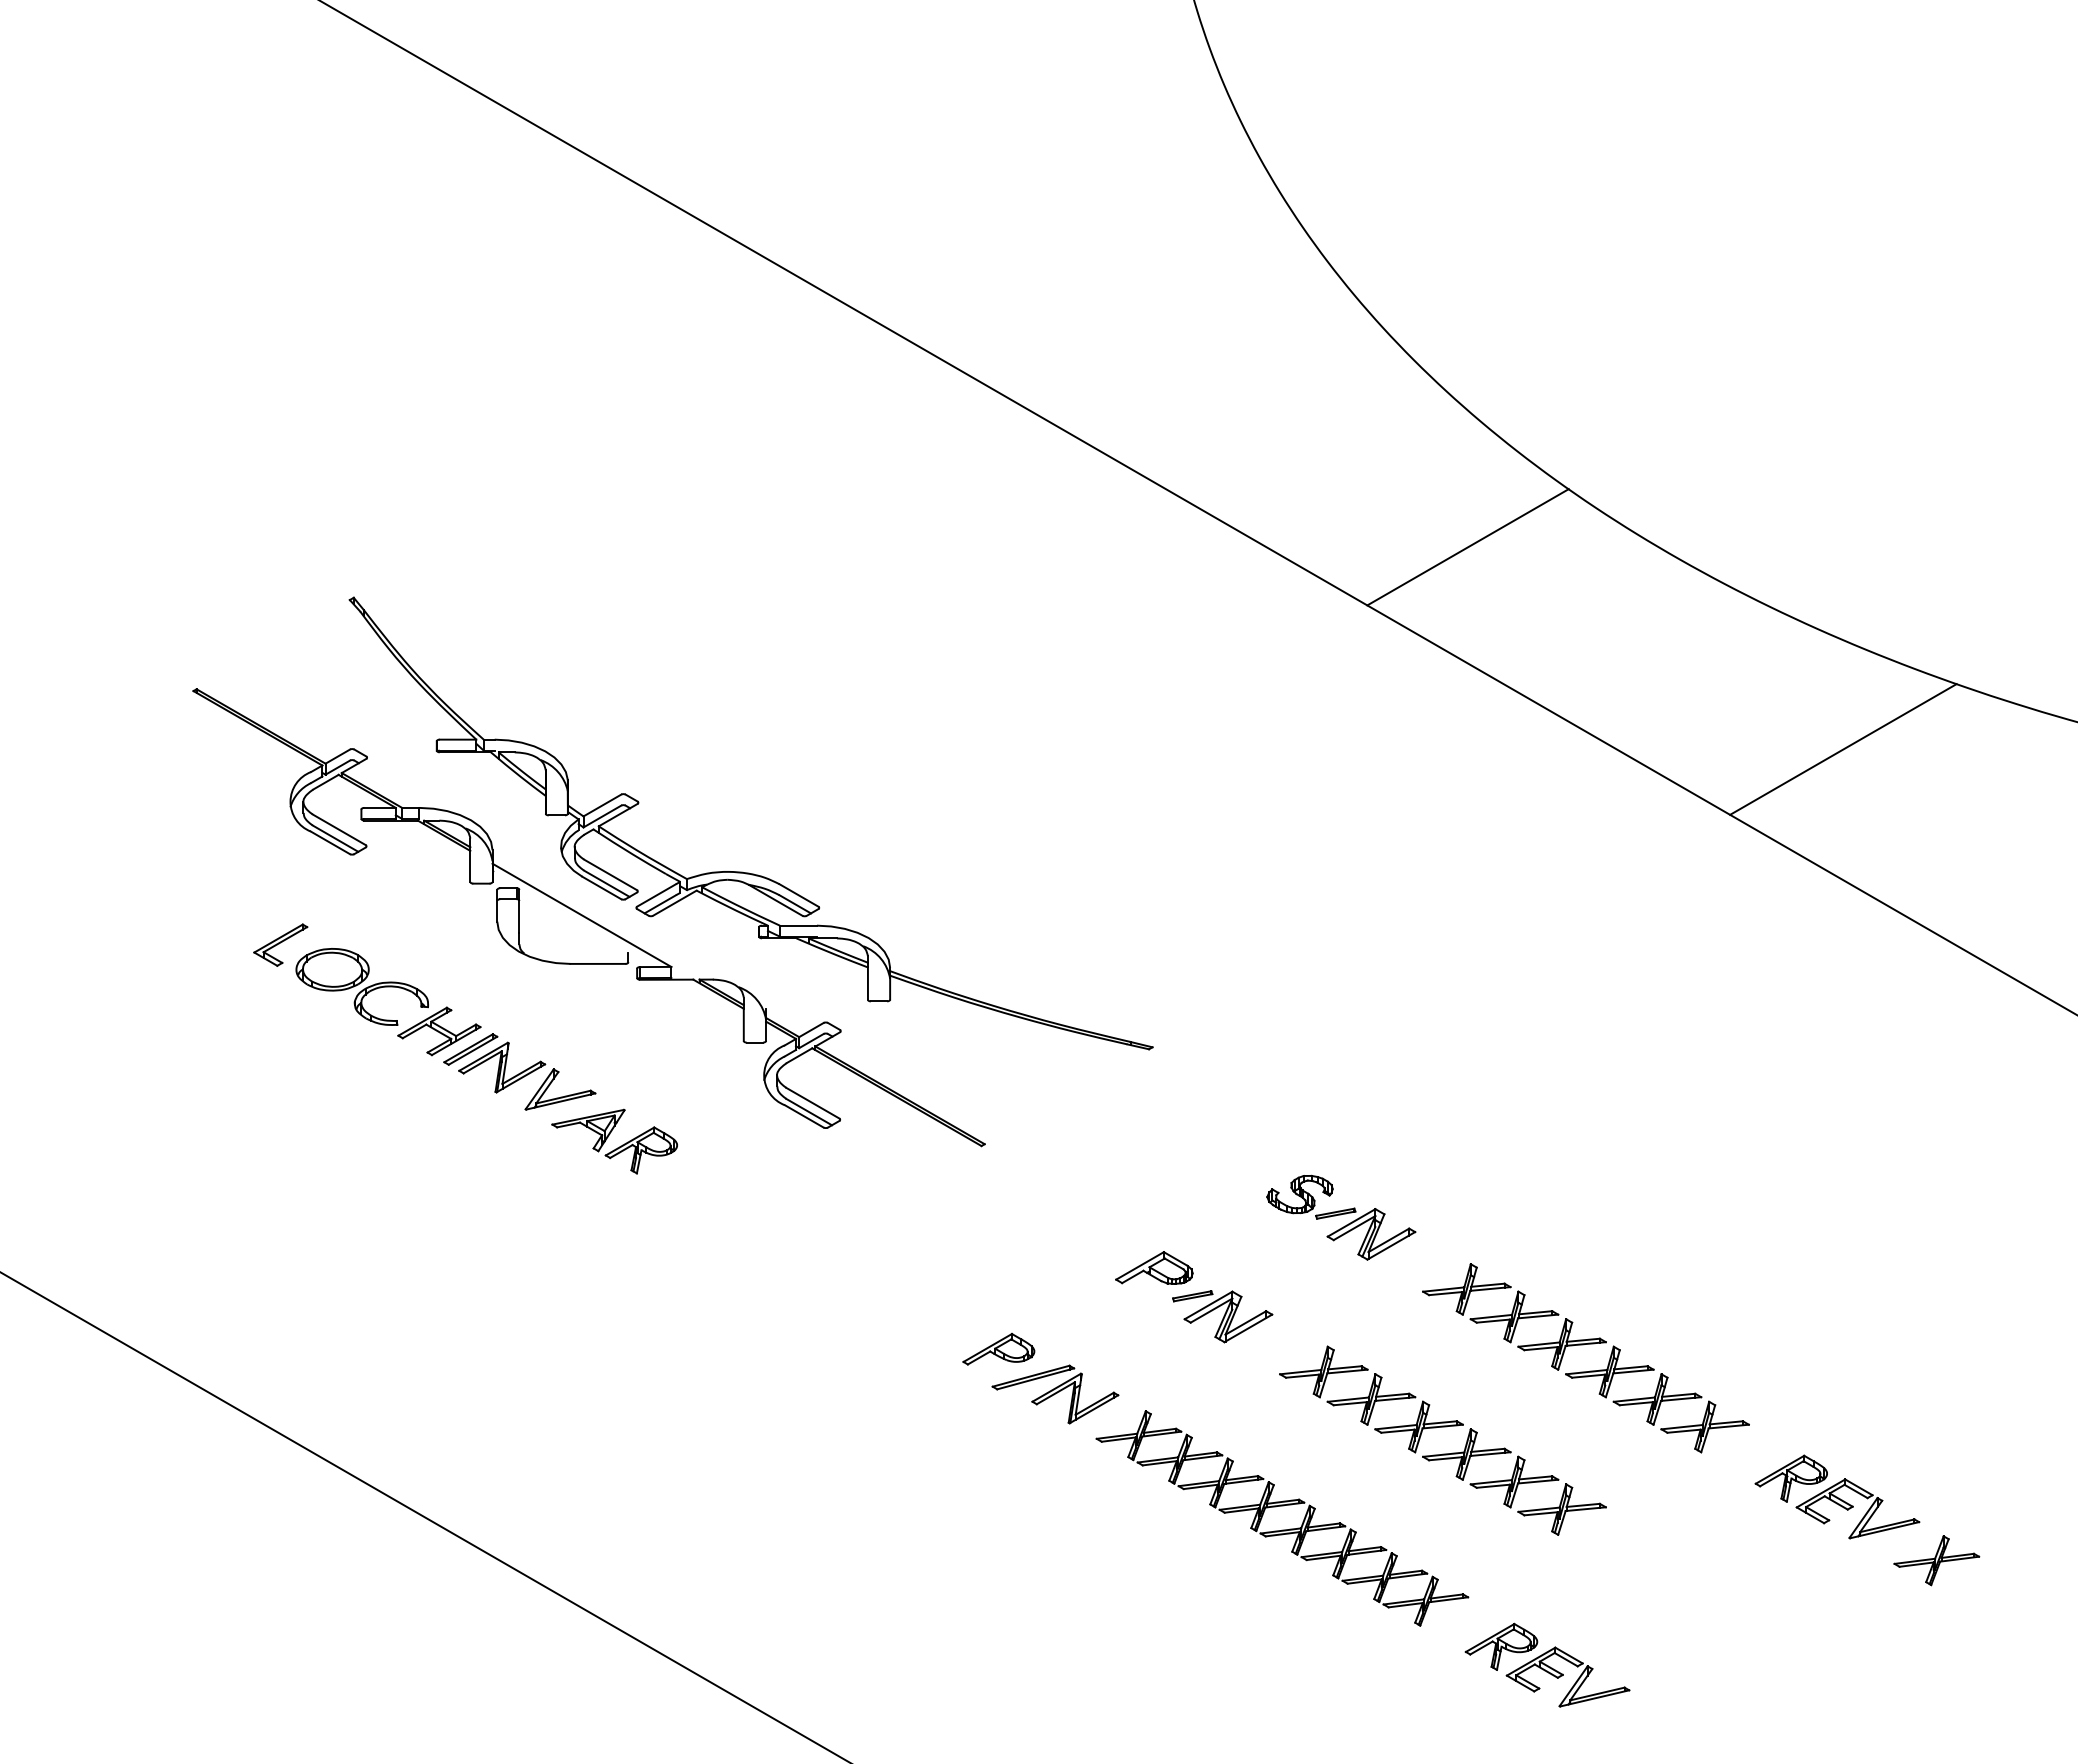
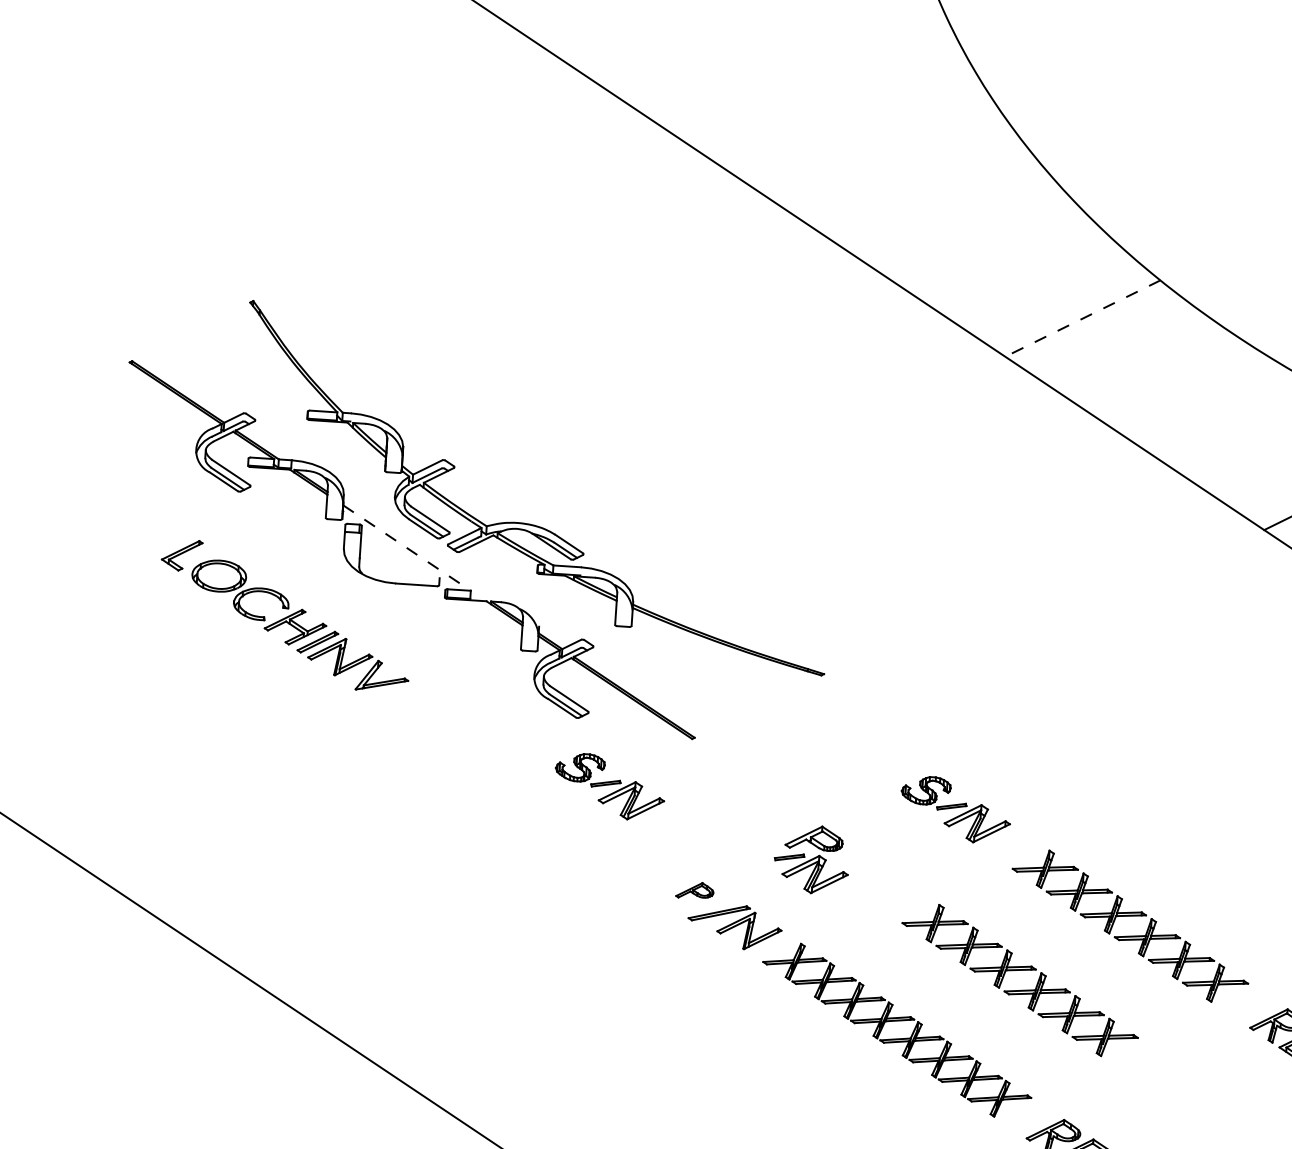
line: (1467, 547) -> (1082, 318), solid -> dashed
line: (582, 915) -> (407, 548), solid -> dashed
part: (617, 1147) -> (421, 722), removed
part: (875, 1217) -> (610, 786), added
part: (1222, 1316) -> (810, 873), moved
part: (998, 1348) -> (694, 890), size x0.7

